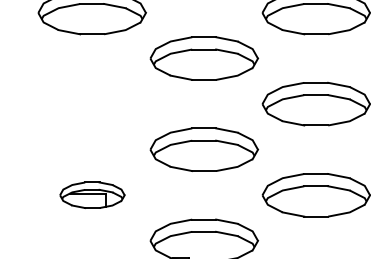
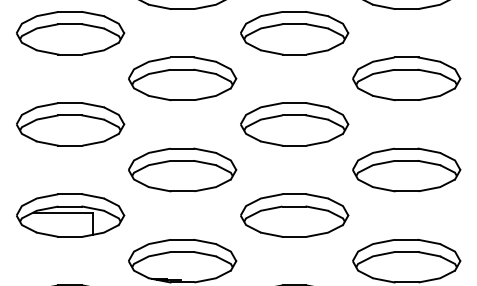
part: (92, 104) -> (70, 124), added
part: (92, 195) -> (70, 215), size x1.67

